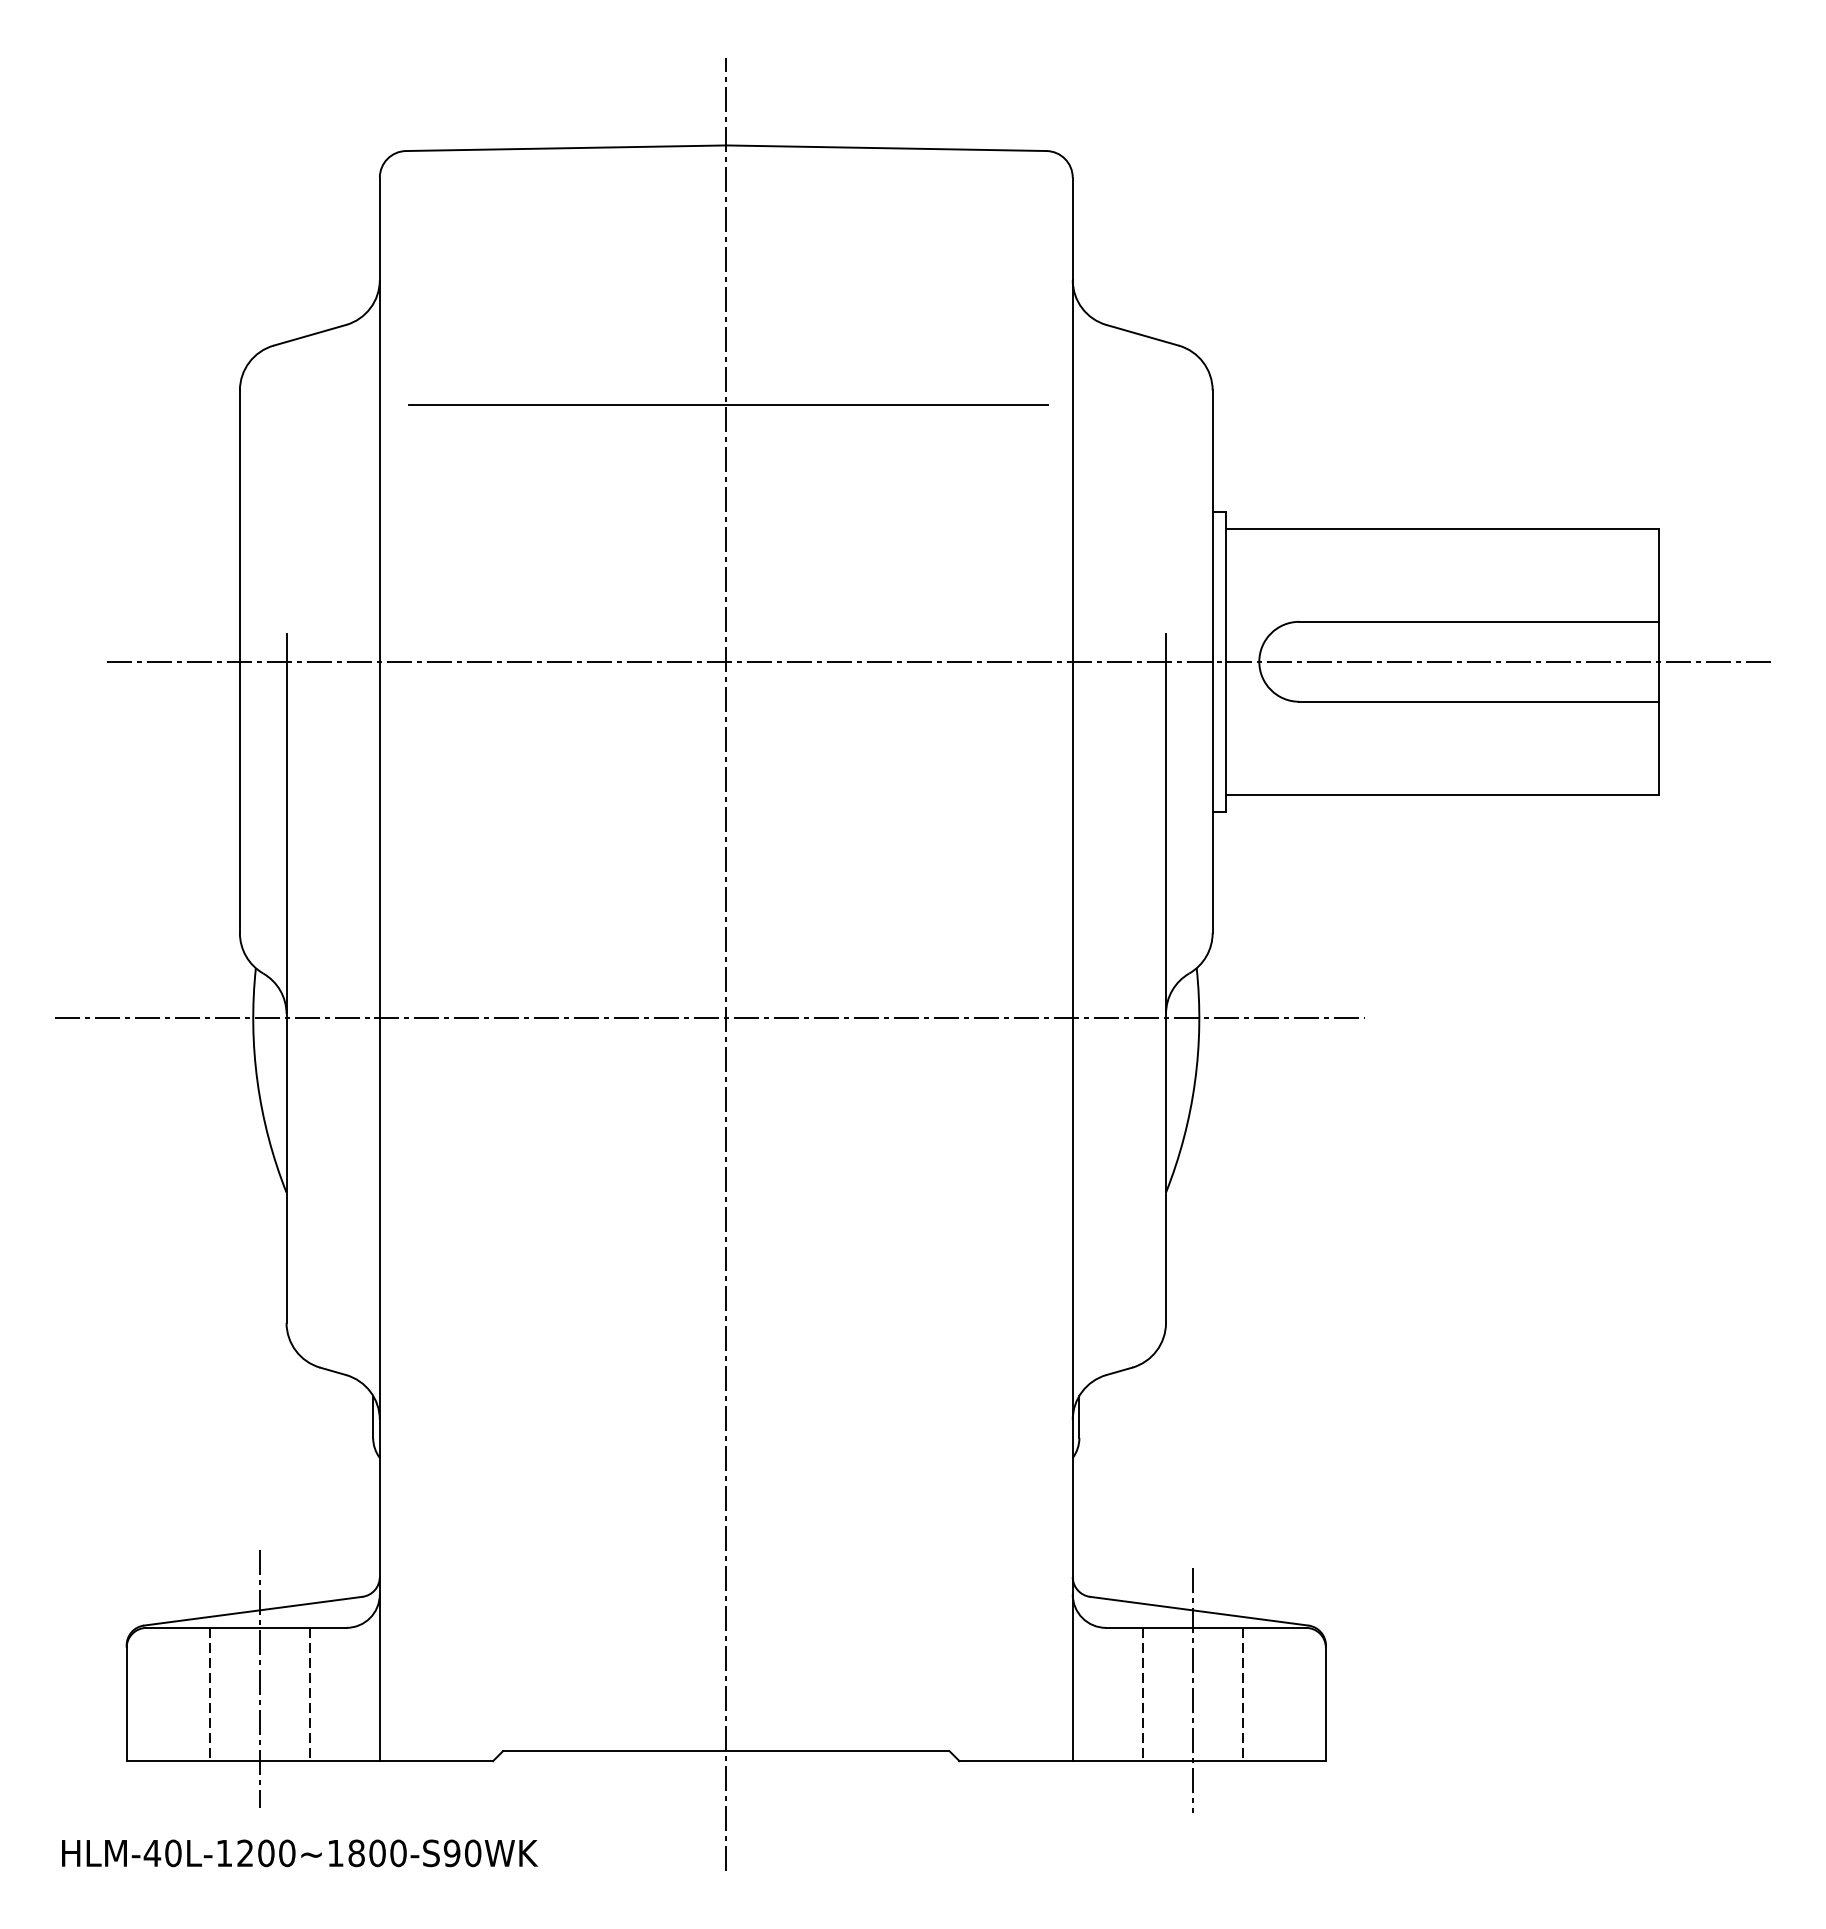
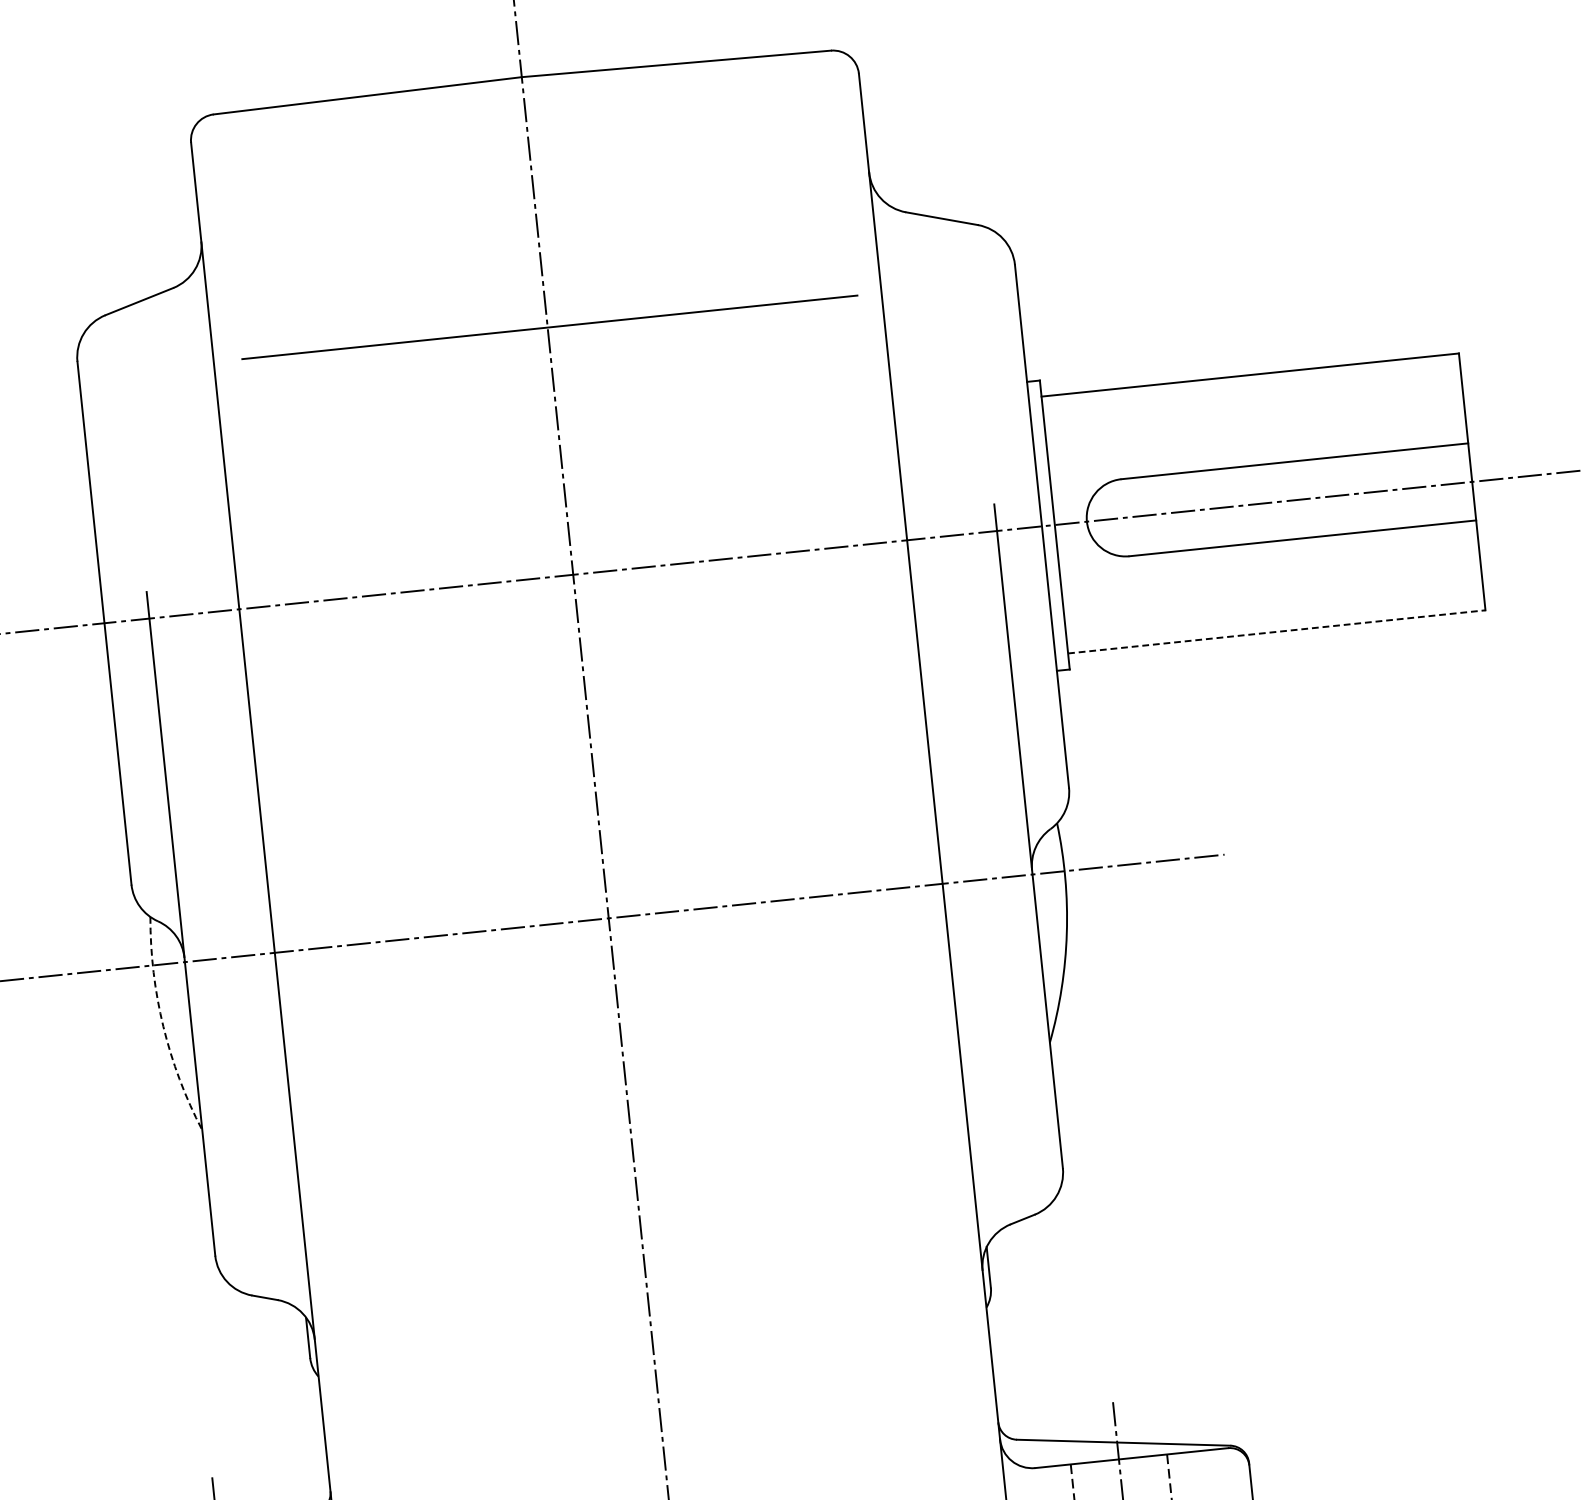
line: (1442, 795) -> (1276, 632), solid -> dashed
arc: (257, 1082) -> (163, 1026), solid -> dashed

